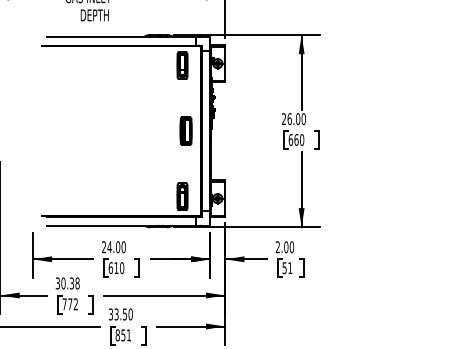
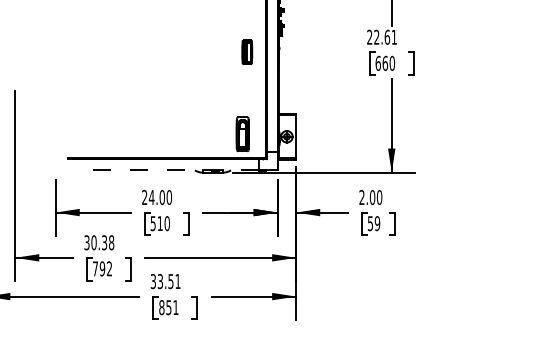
text: (296, 119) -> (385, 37), 26.00 -> 22.61
part: (185, 130) -> (246, 51), size x0.7
line: (121, 225) -> (166, 170), solid -> dashed
text: (110, 268) -> (152, 224), 610 -> 510
text: (290, 268) -> (377, 224), 51 -> 59
text: (70, 304) -> (102, 269), 772 -> 792
text: (130, 314) -> (177, 281), 33.50 -> 33.51

